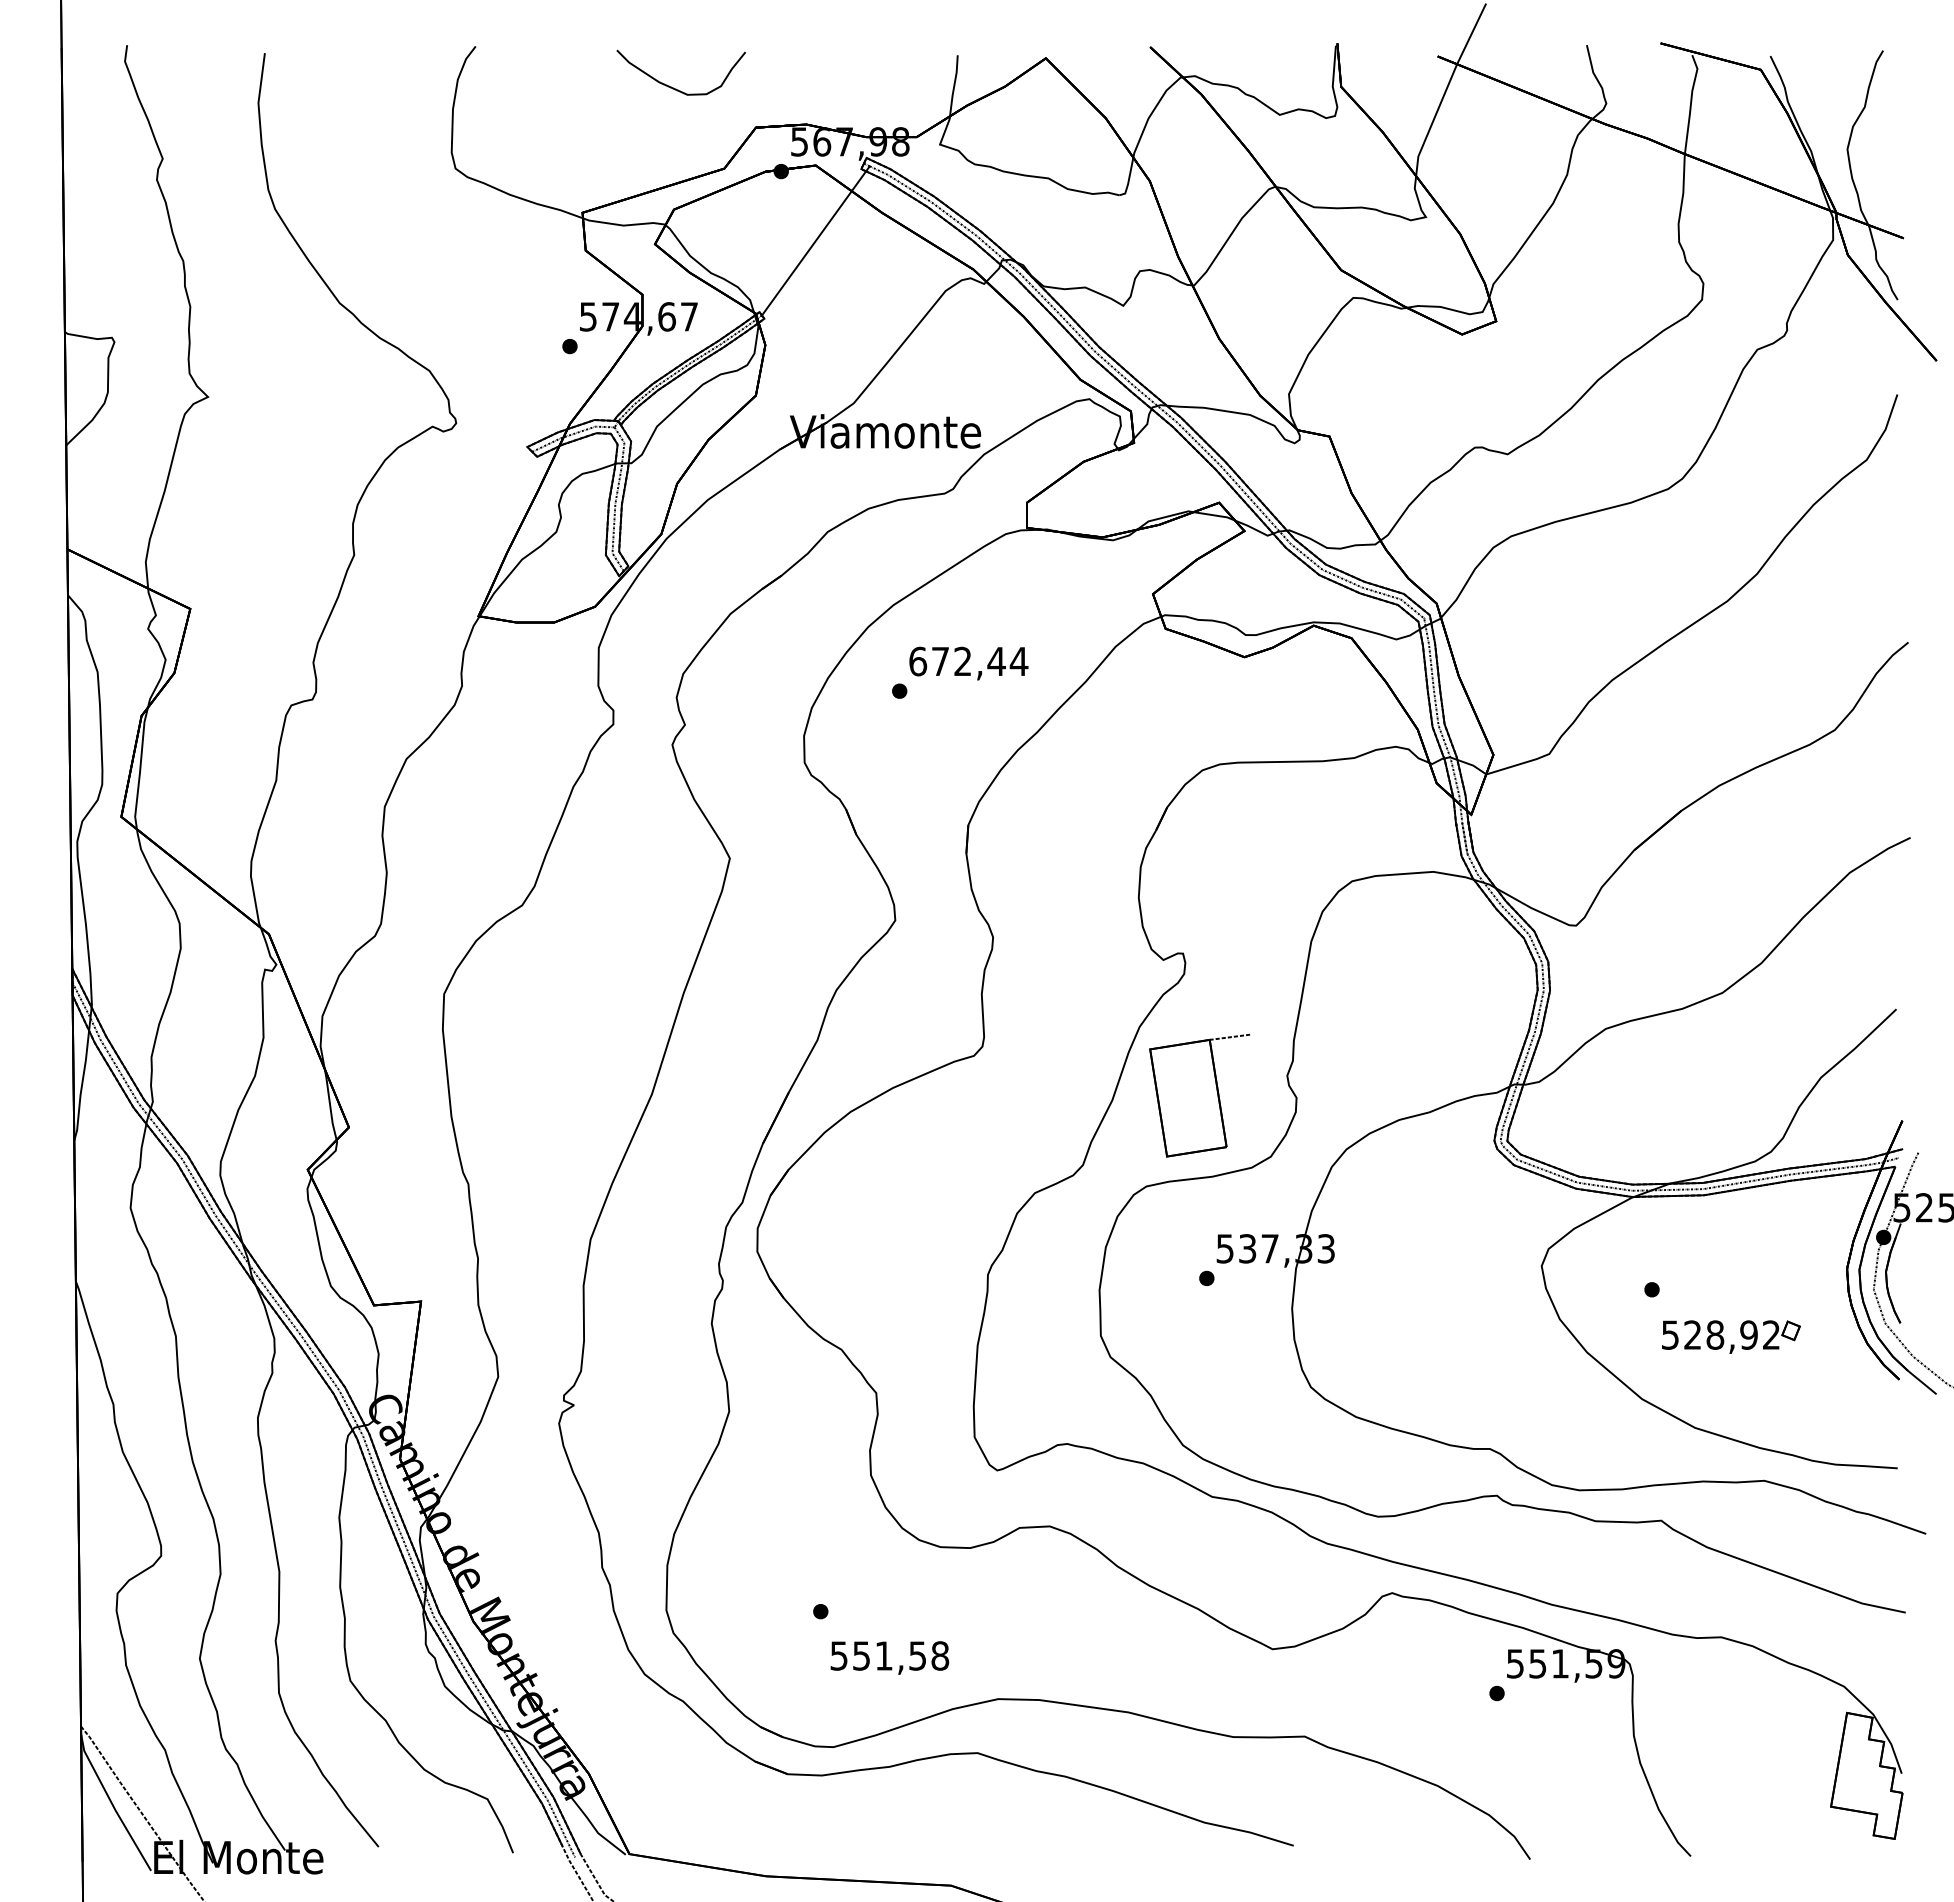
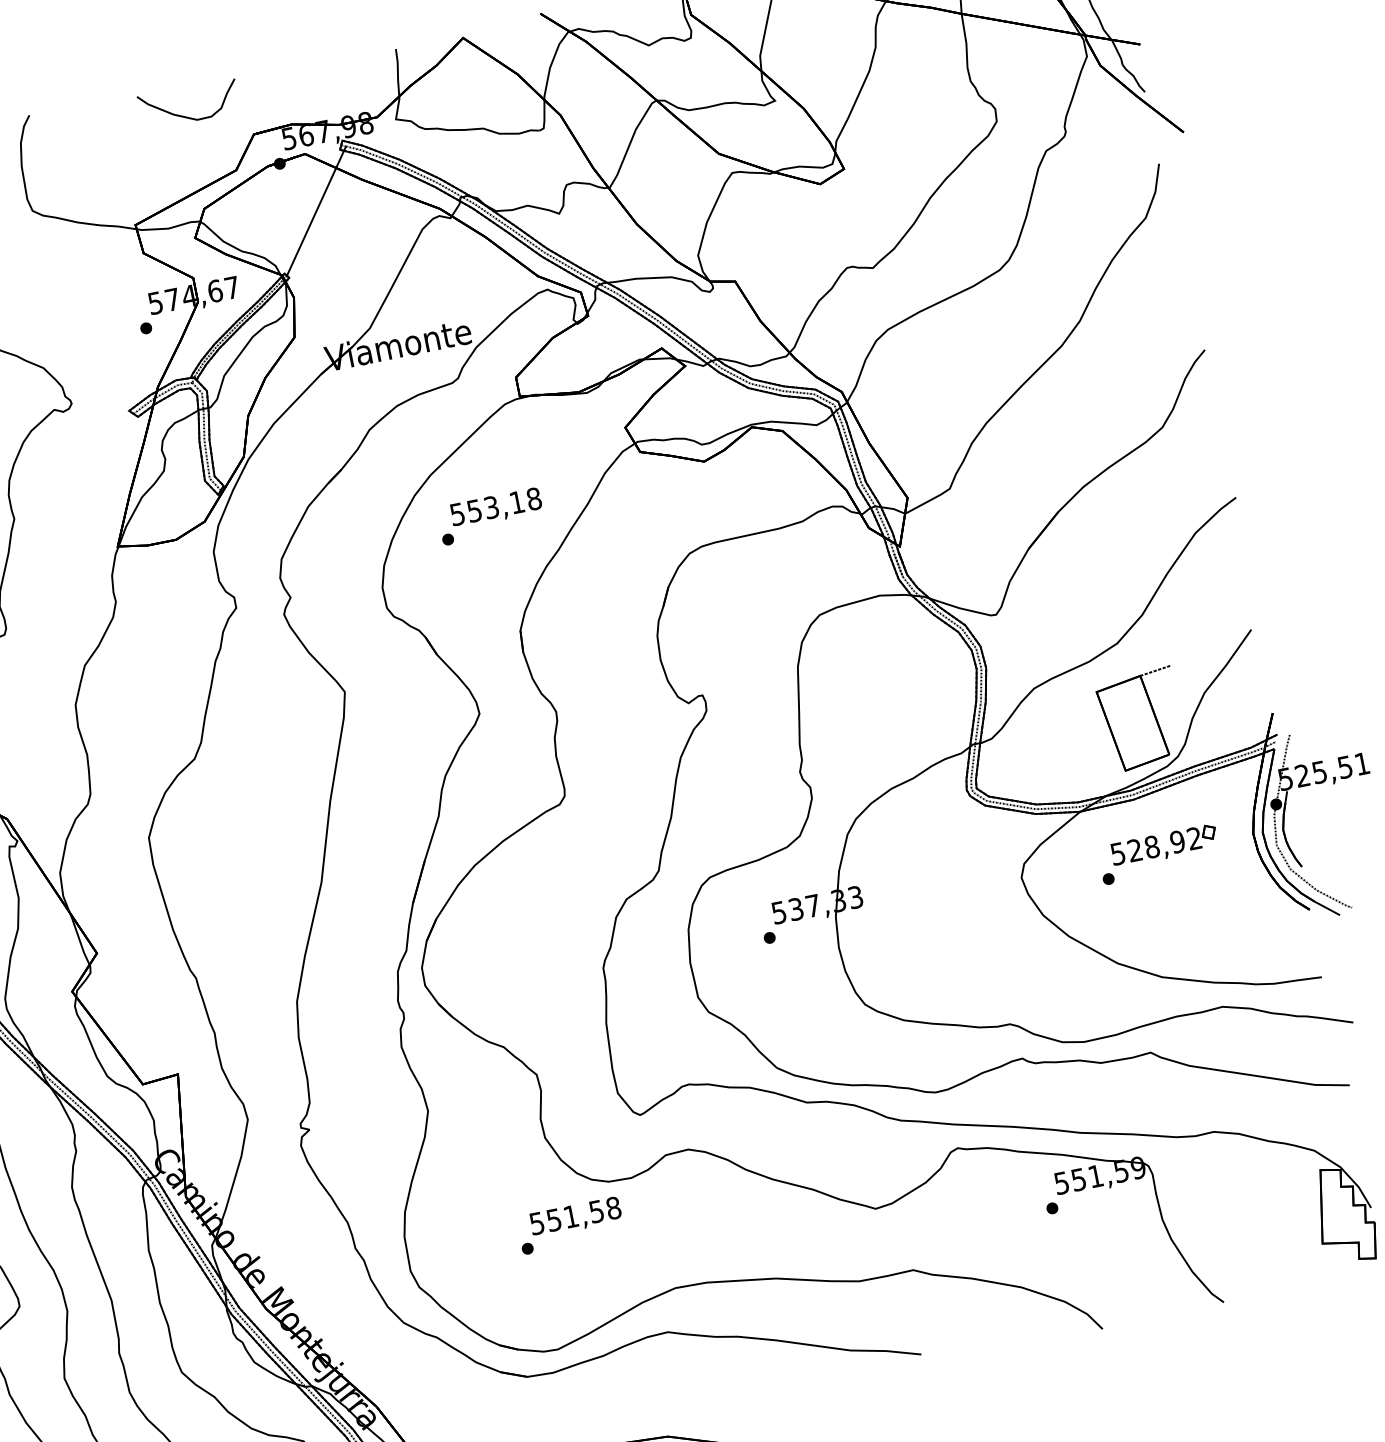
text: (968, 661) -> (495, 506), 672,44 -> 553,18
part: (1199, 1095) -> (1141, 719), moved
part: (1731, 1344) -> (1165, 851), moved
text: (889, 1657) -> (575, 1217), moved

